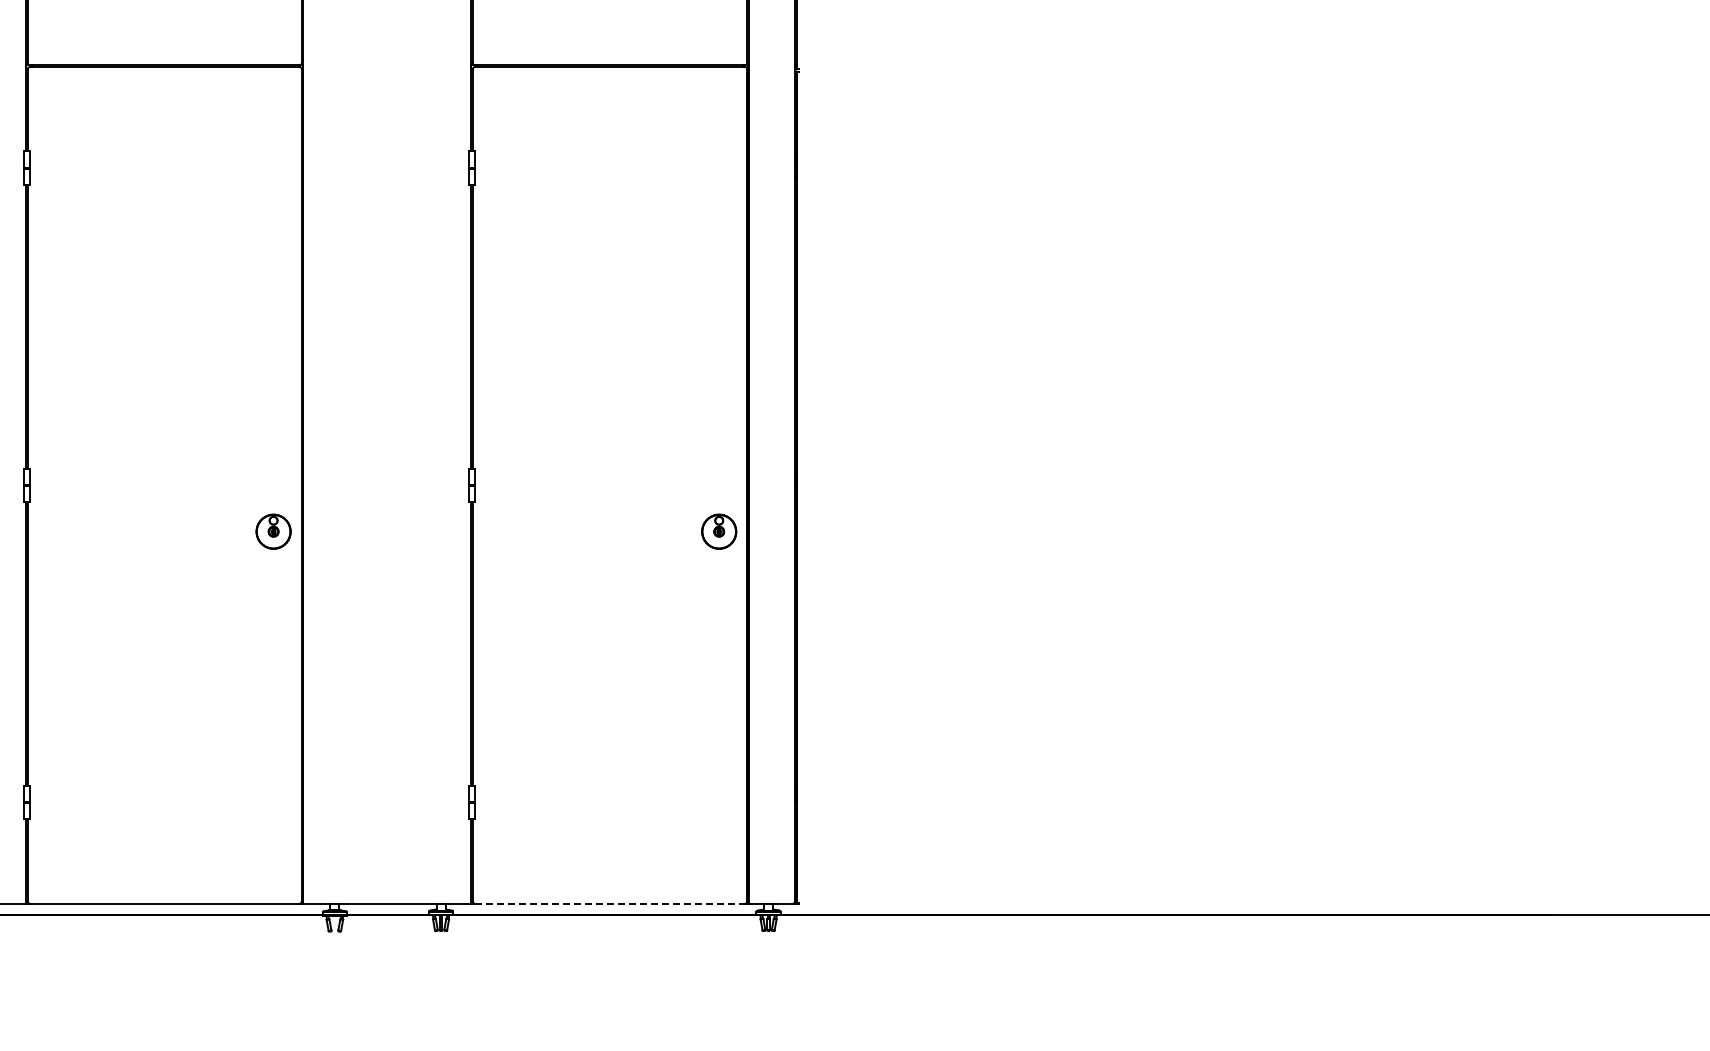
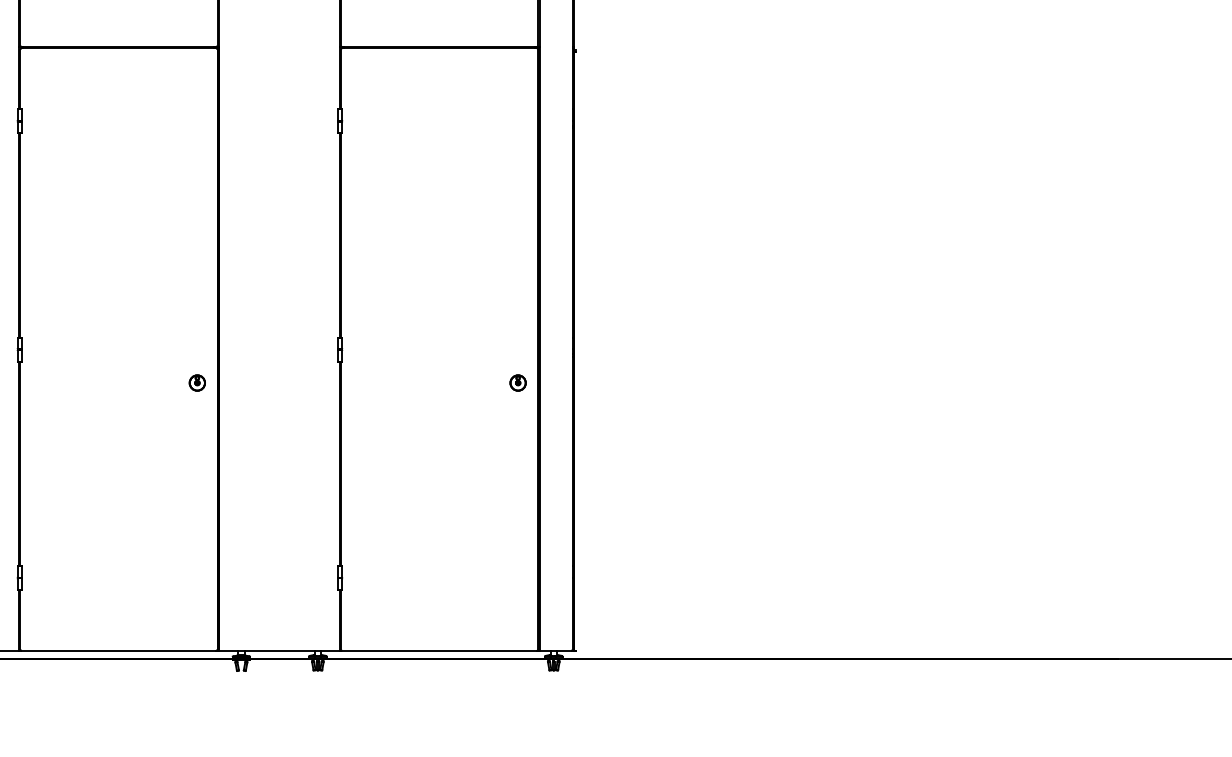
part: (273, 531) -> (197, 382), size x0.62
part: (718, 531) -> (517, 382), size x0.62
line: (610, 903) -> (439, 650), dashed -> solid

